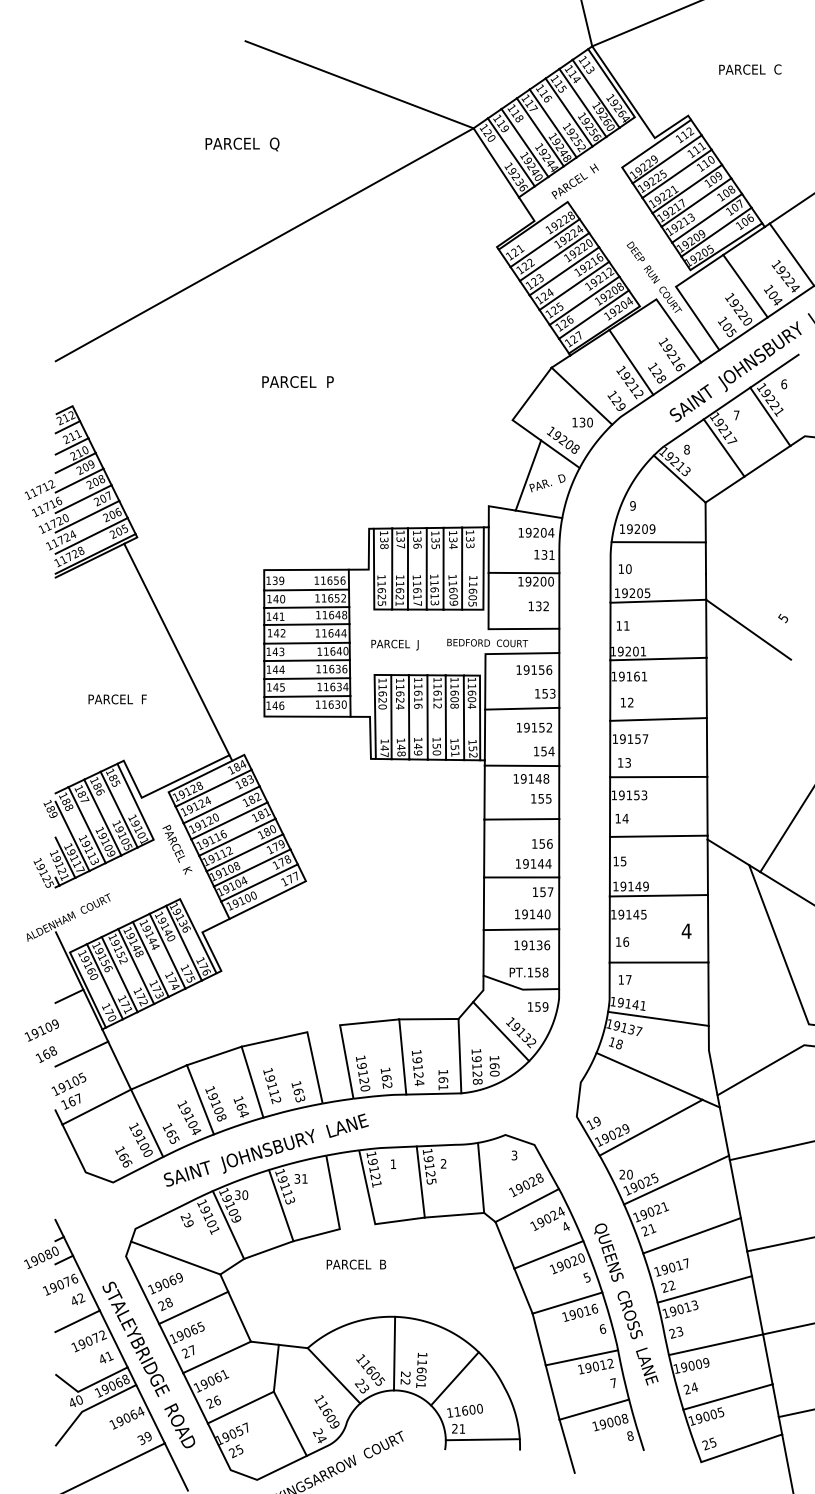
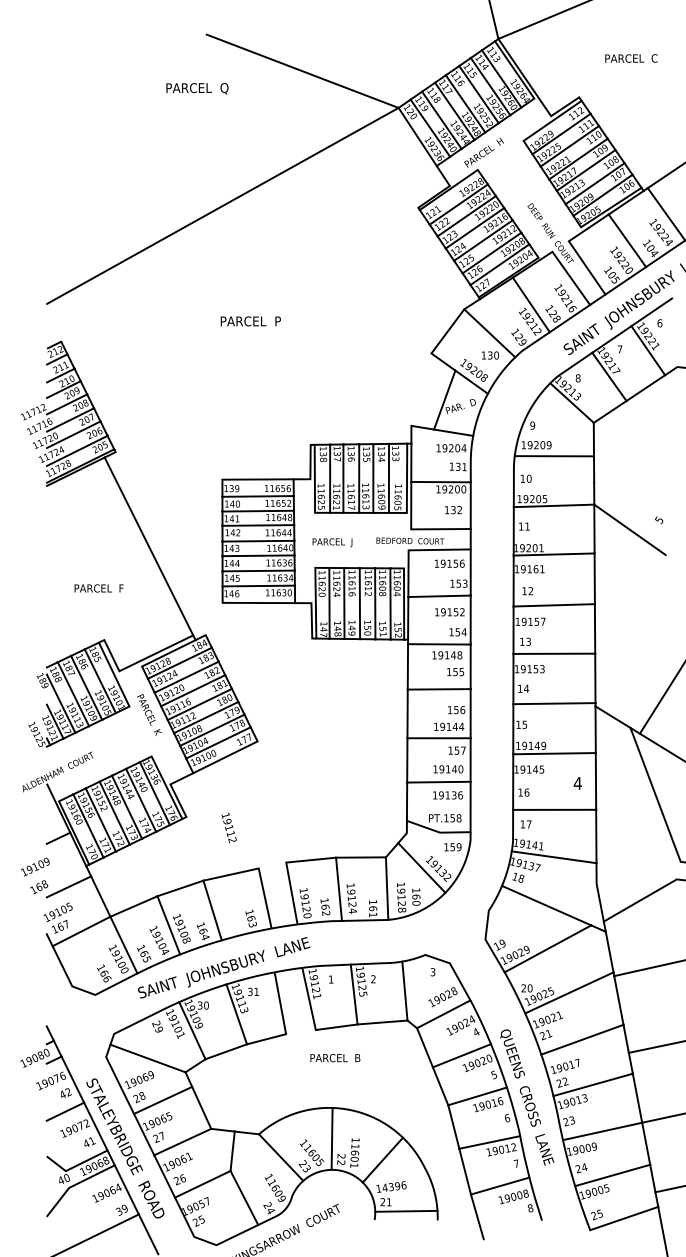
text: (242, 144) -> (197, 88), moved
text: (272, 1086) -> (229, 828), moved
text: (356, 1264) -> (335, 1058), moved
text: (468, 1409) -> (394, 1185), 11600 -> 14396

